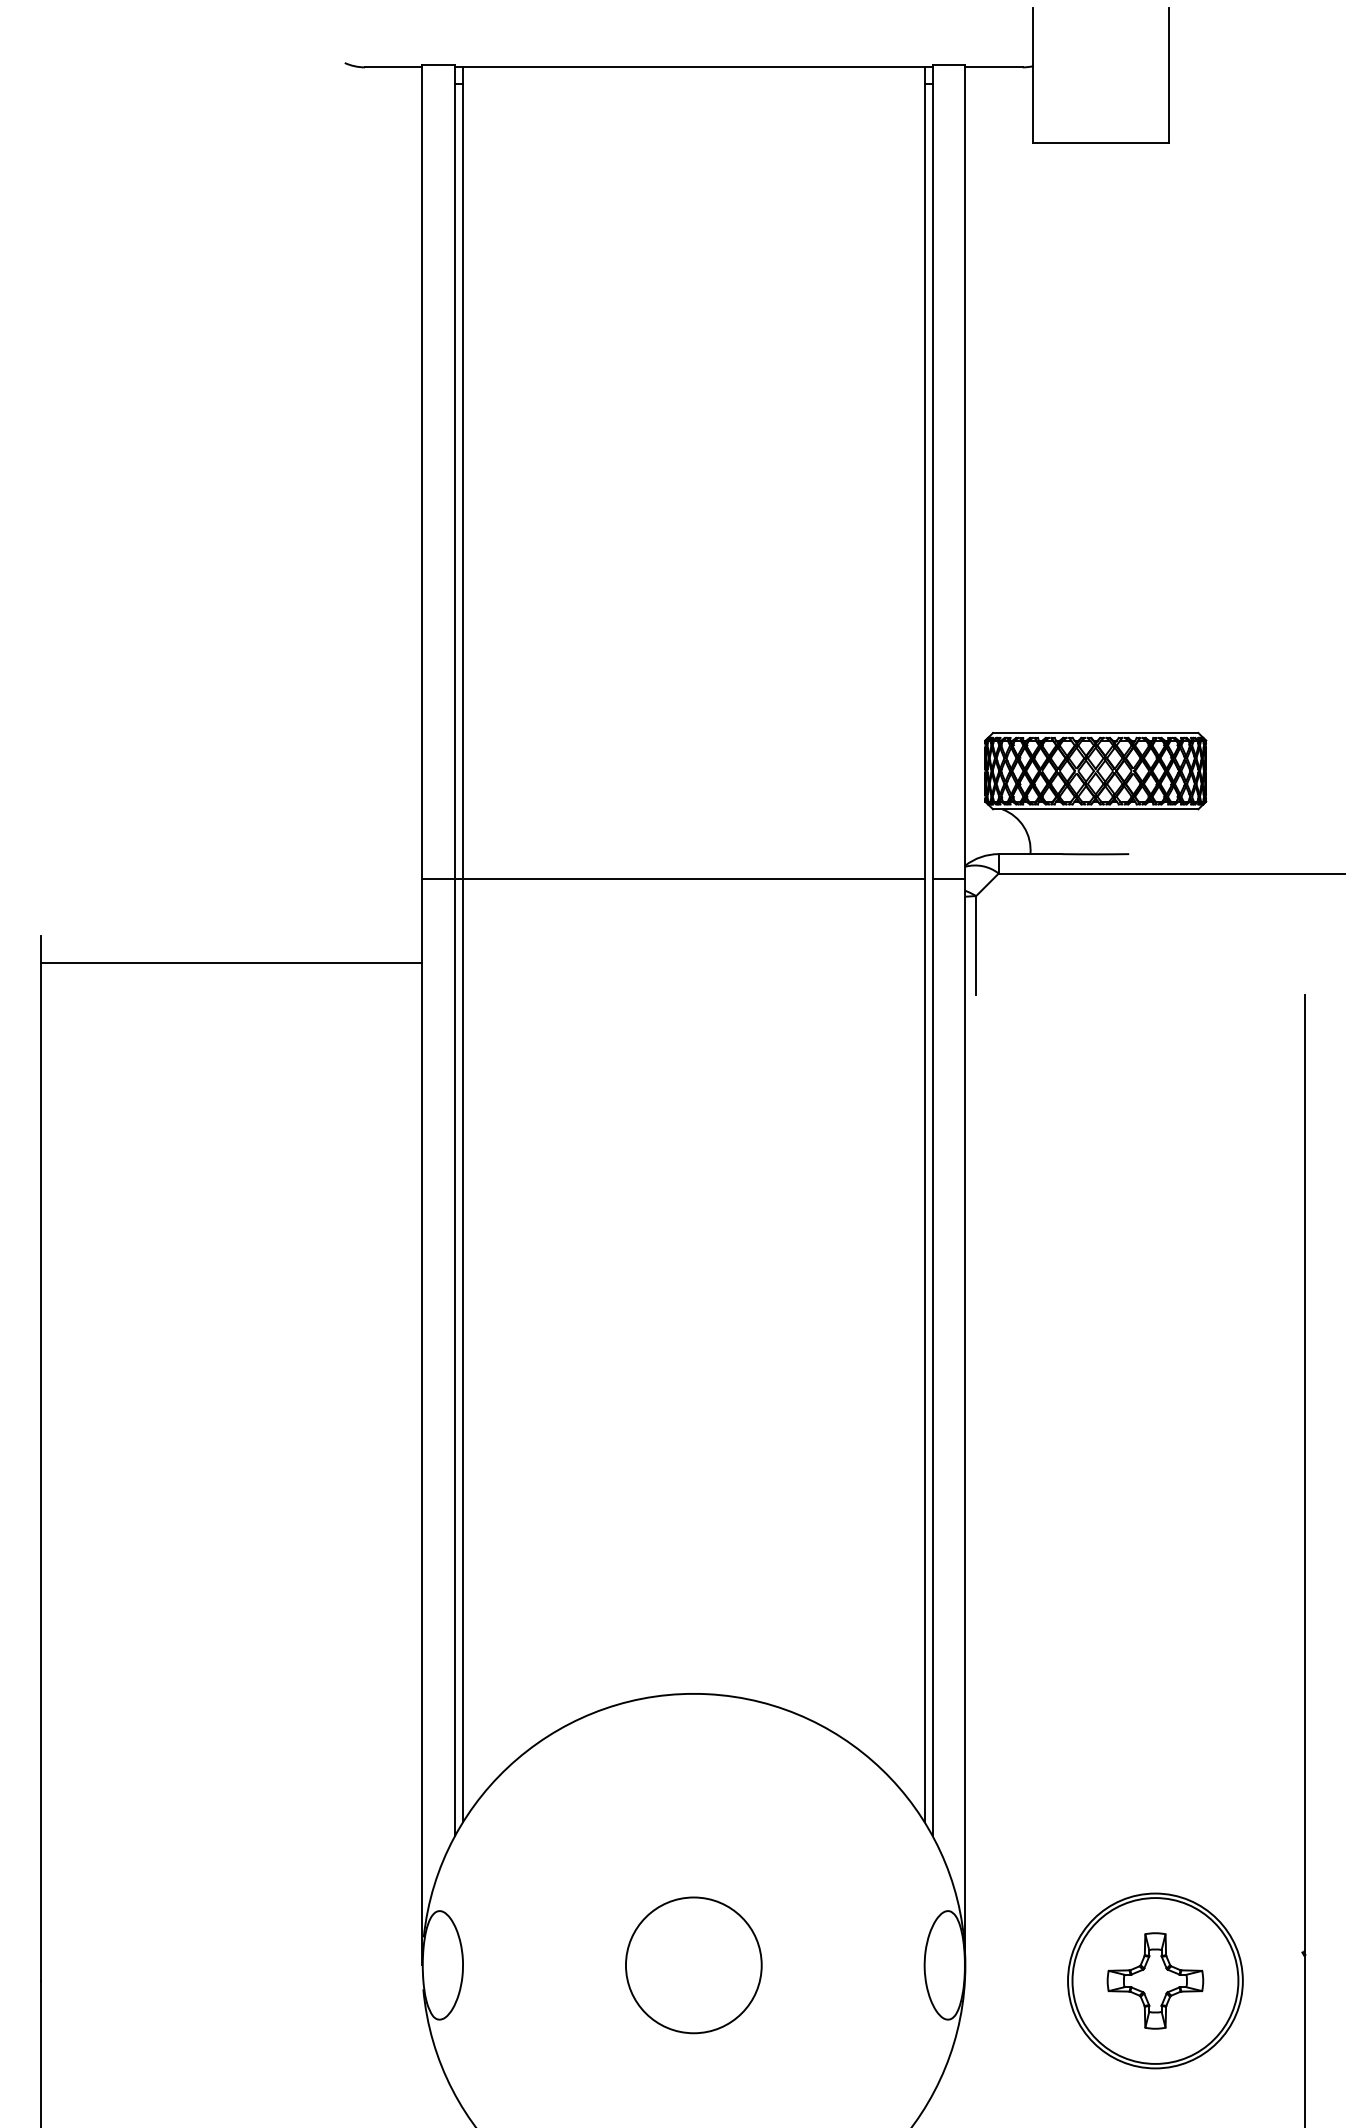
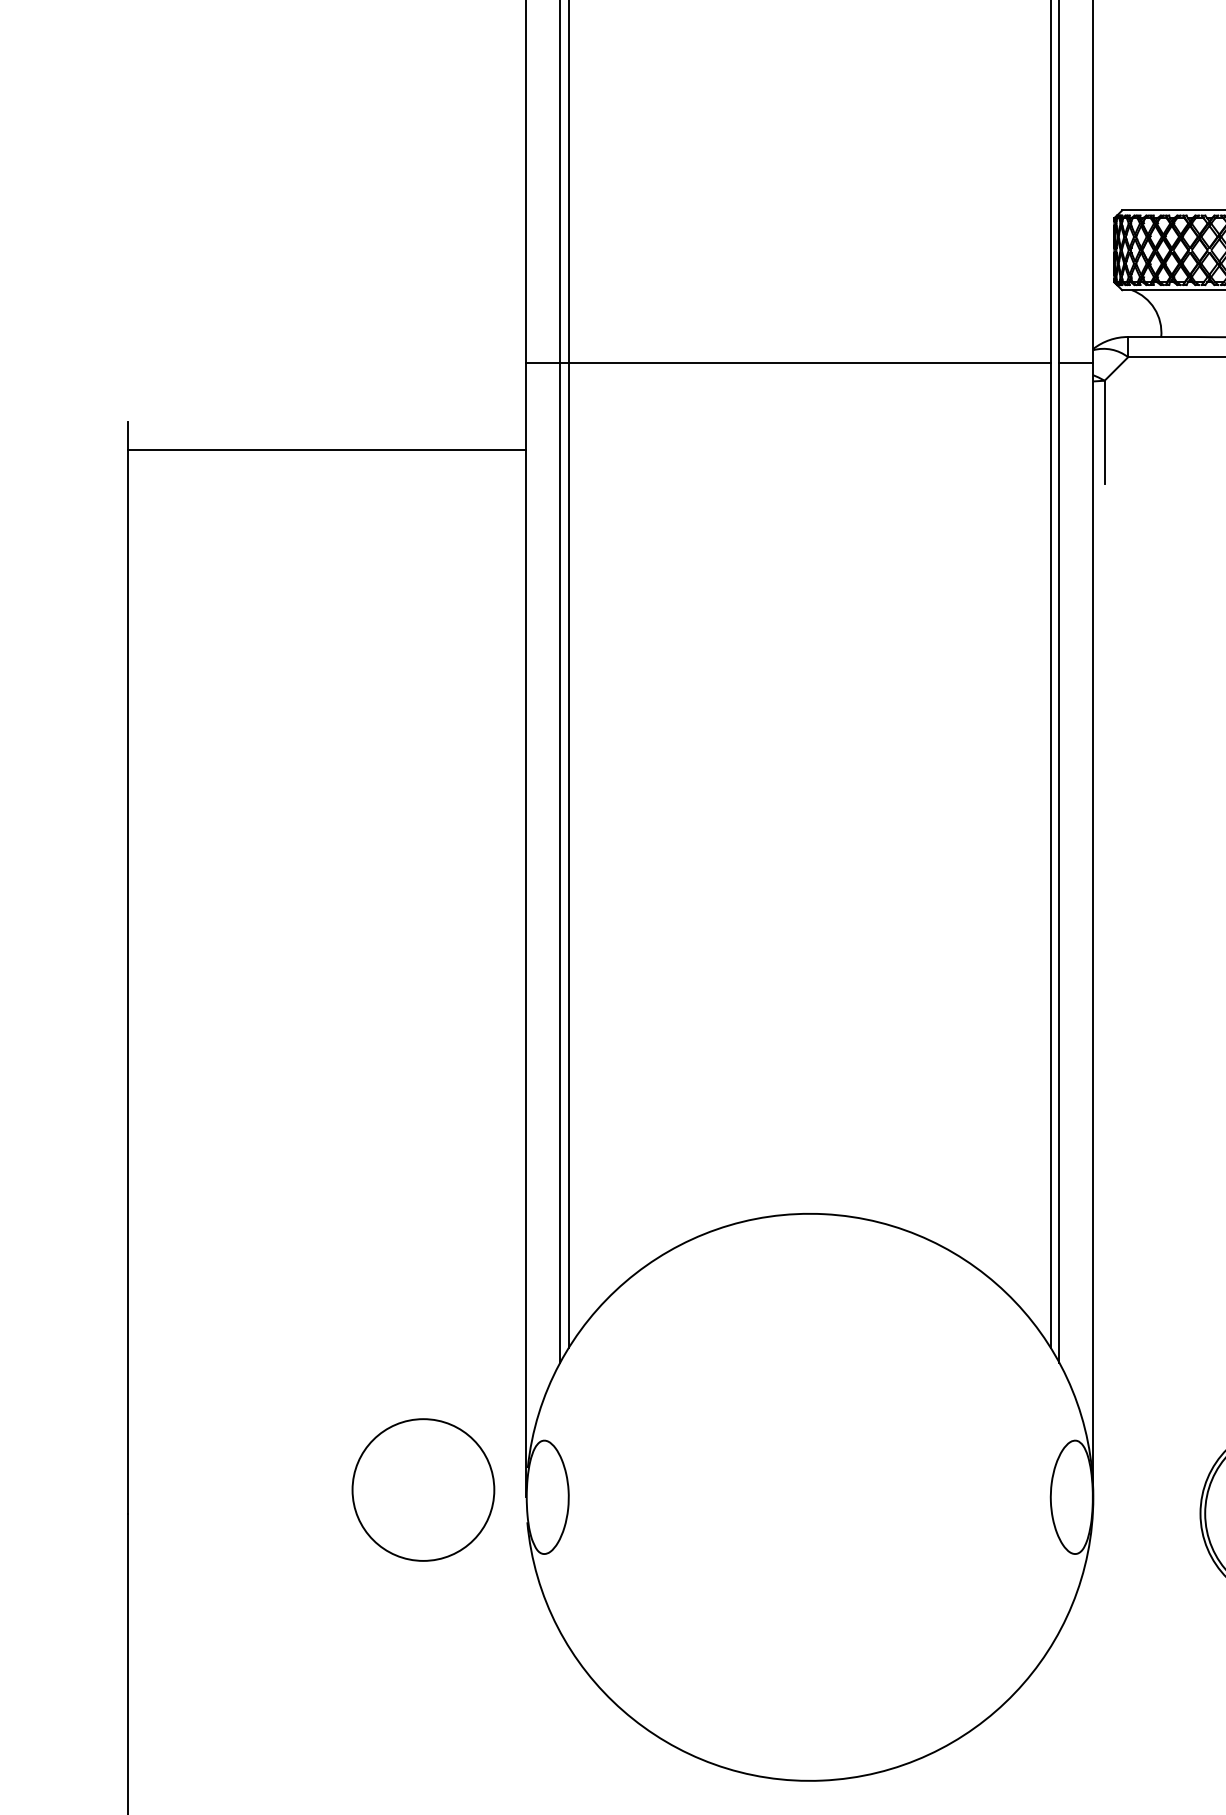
circle: (693, 1965) -> (423, 1490), moved

